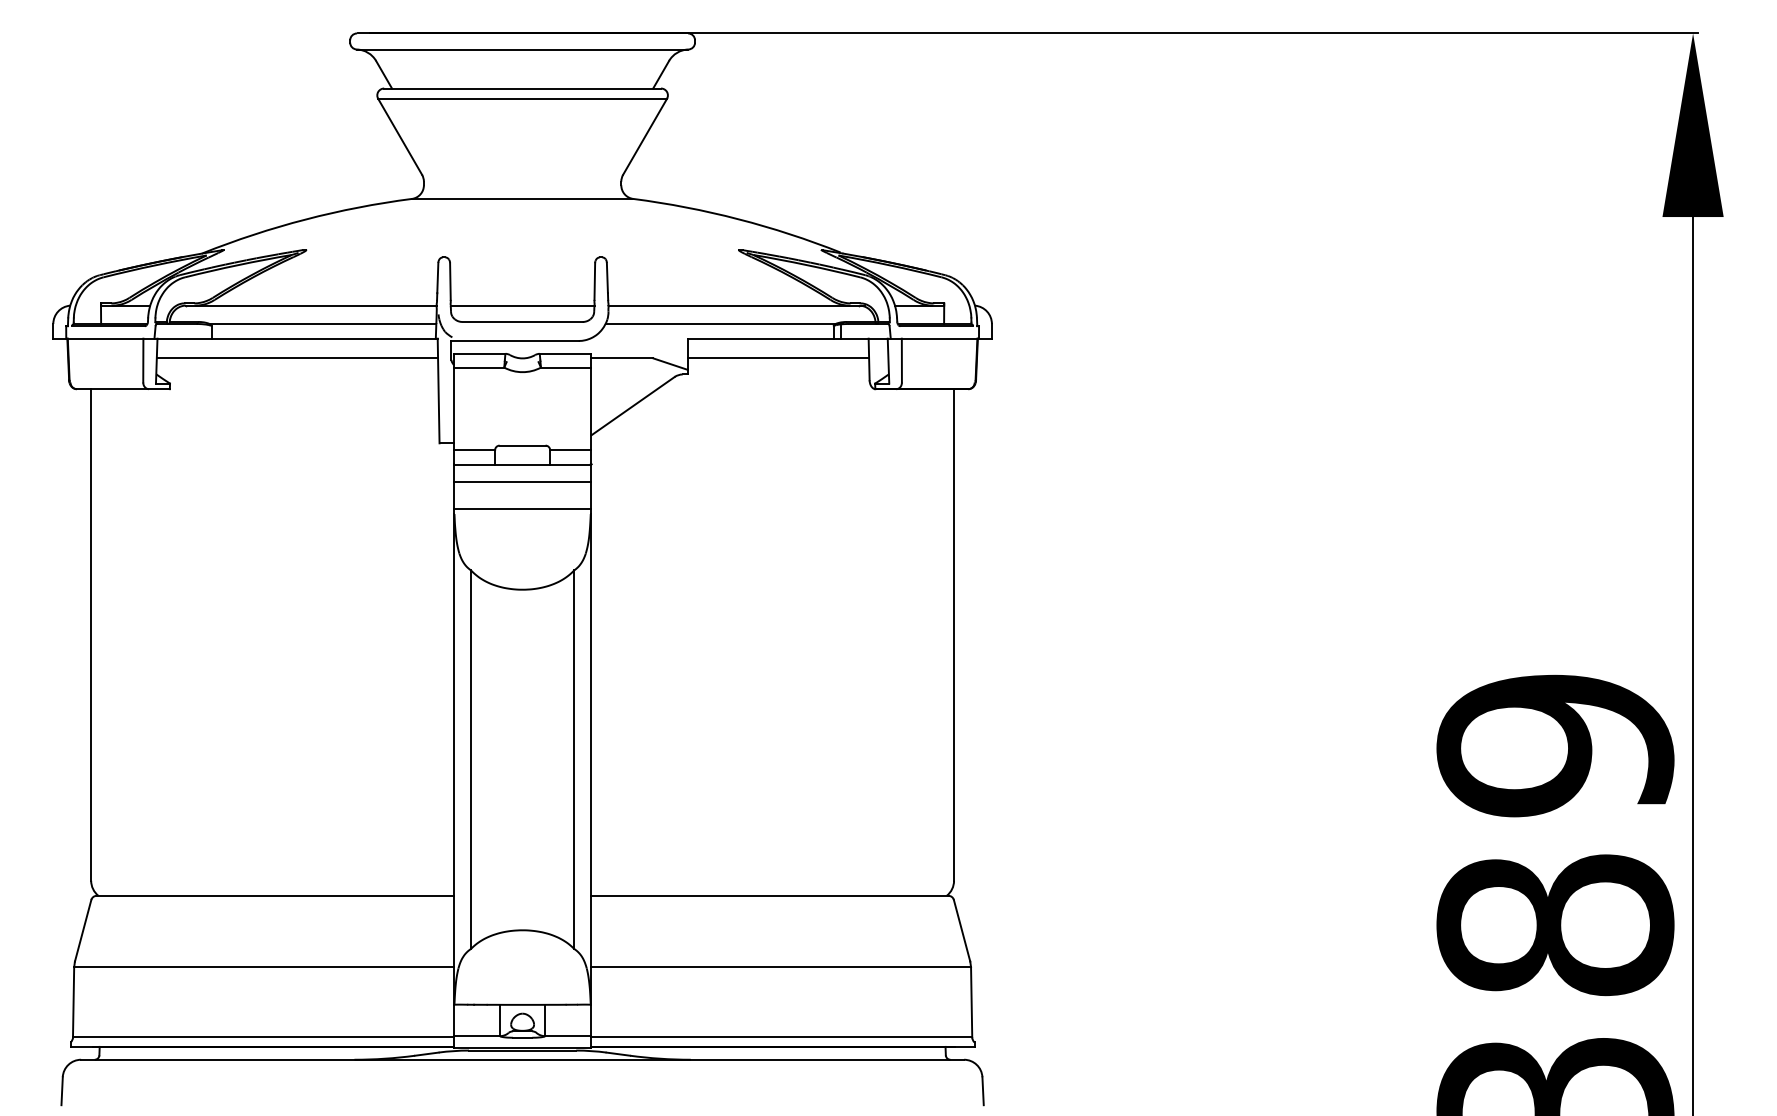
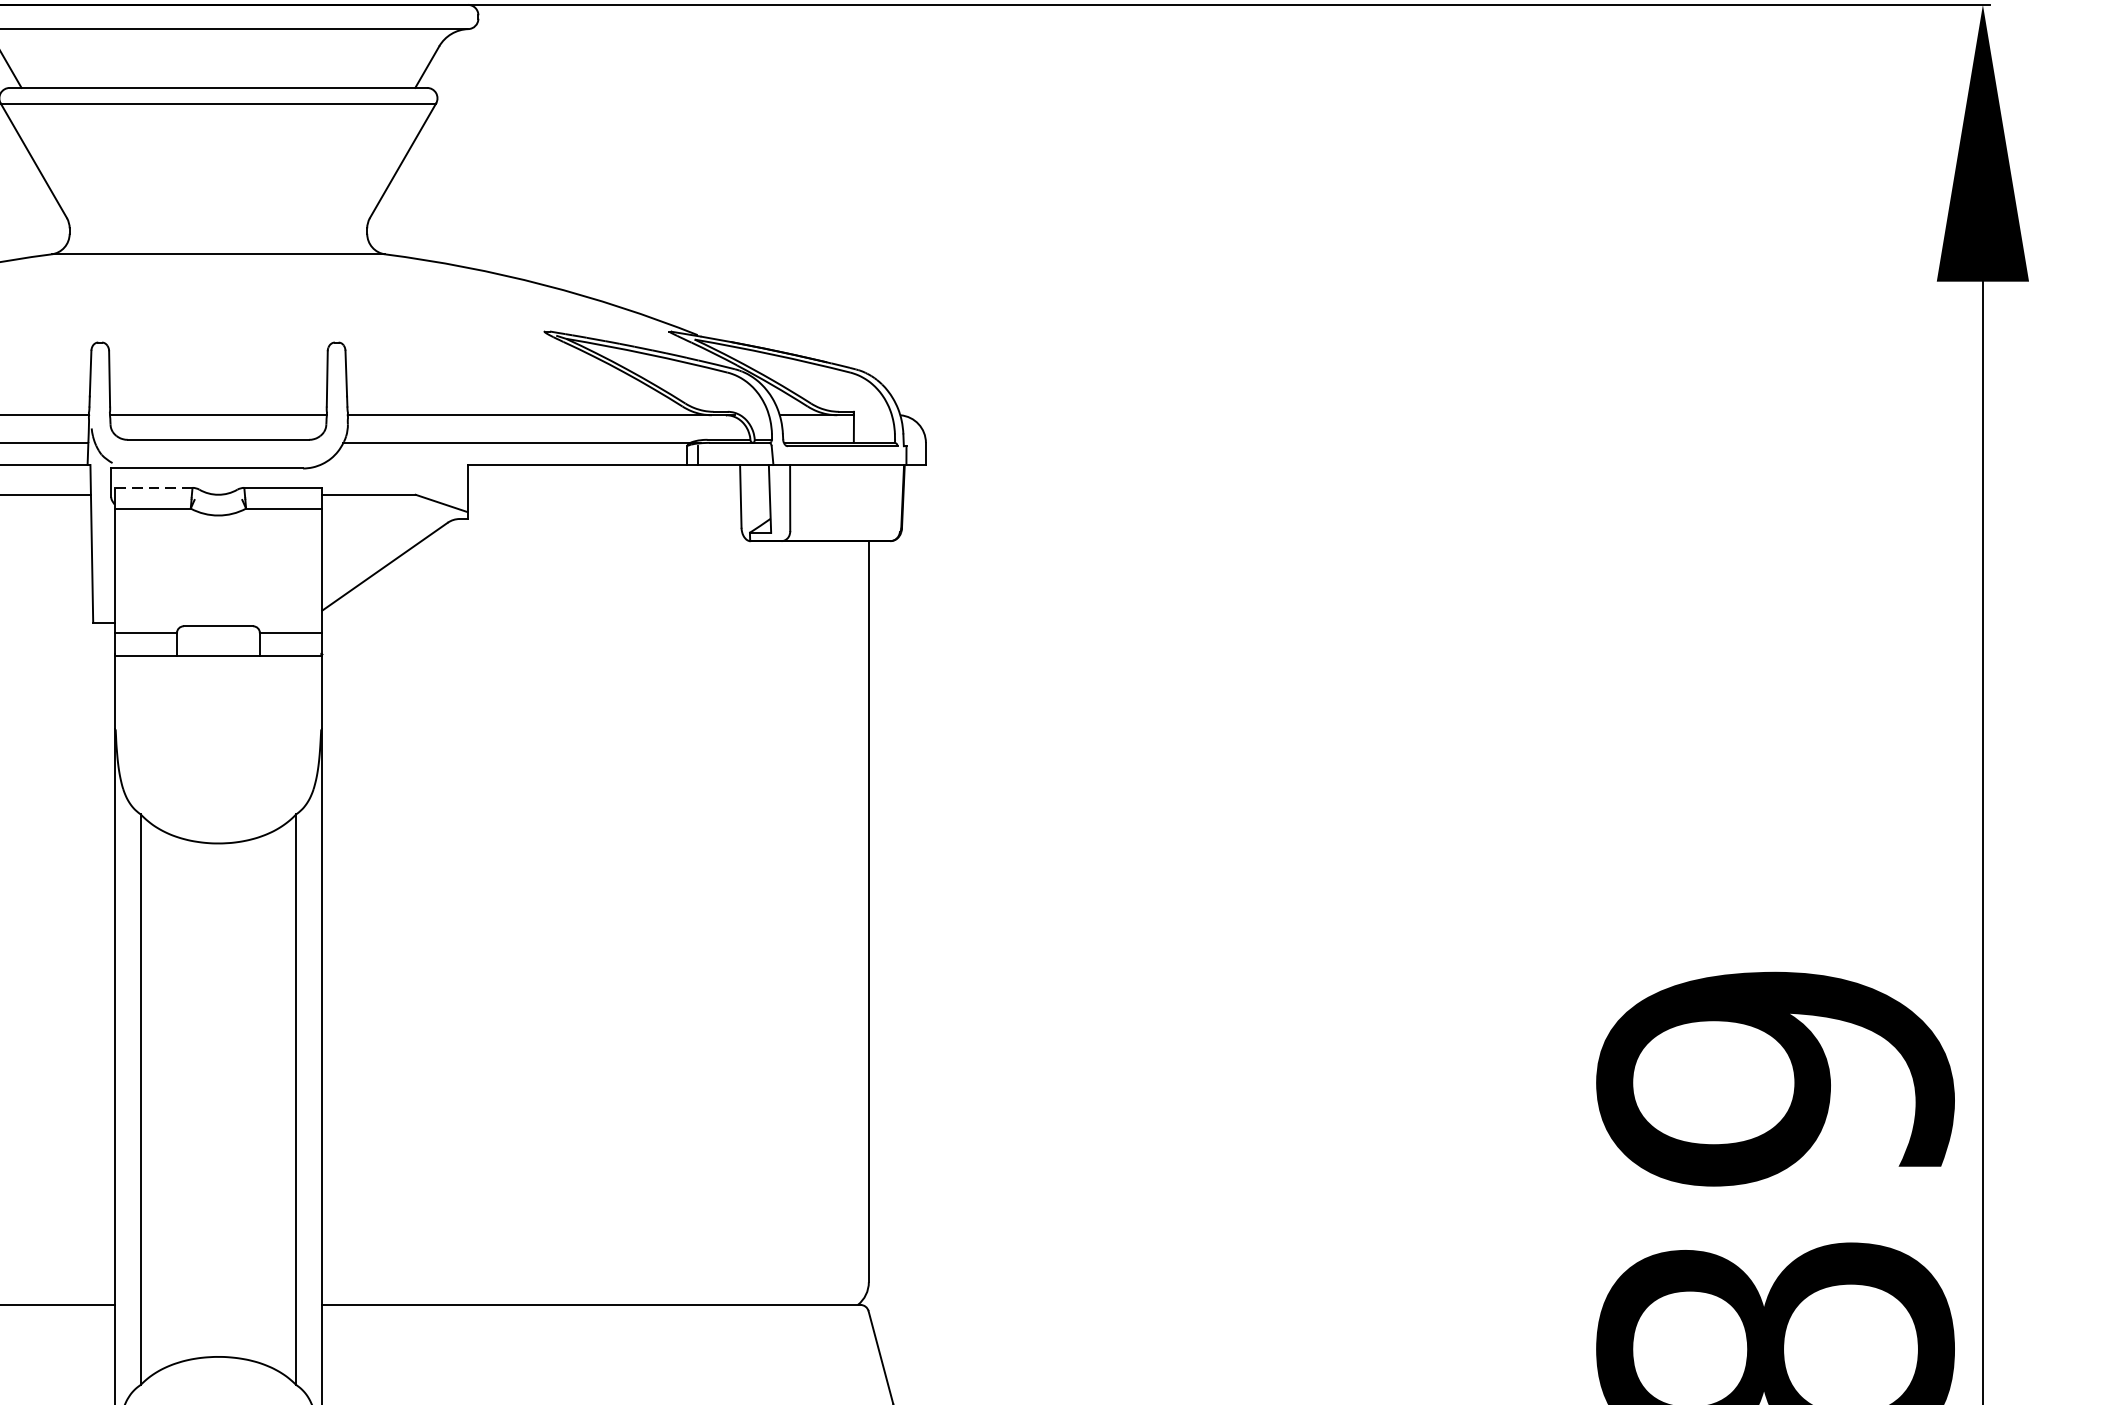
line: (479, 353) -> (153, 487), solid -> dashed
line: (778, 358) -> (604, 494), removed
line: (522, 481) -> (218, 680), removed
line: (522, 509) -> (218, 722), removed

